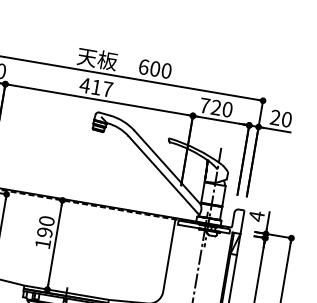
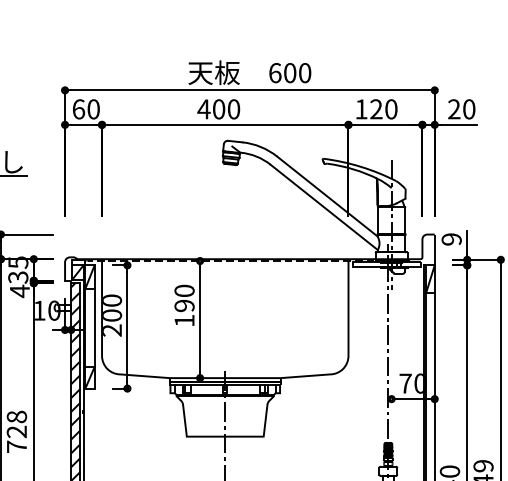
text: (102, 88) -> (226, 109), 417 -> 400
text: (204, 105) -> (361, 109), 720 -> 120
text: (256, 216) -> (451, 239), 4 -> 9

